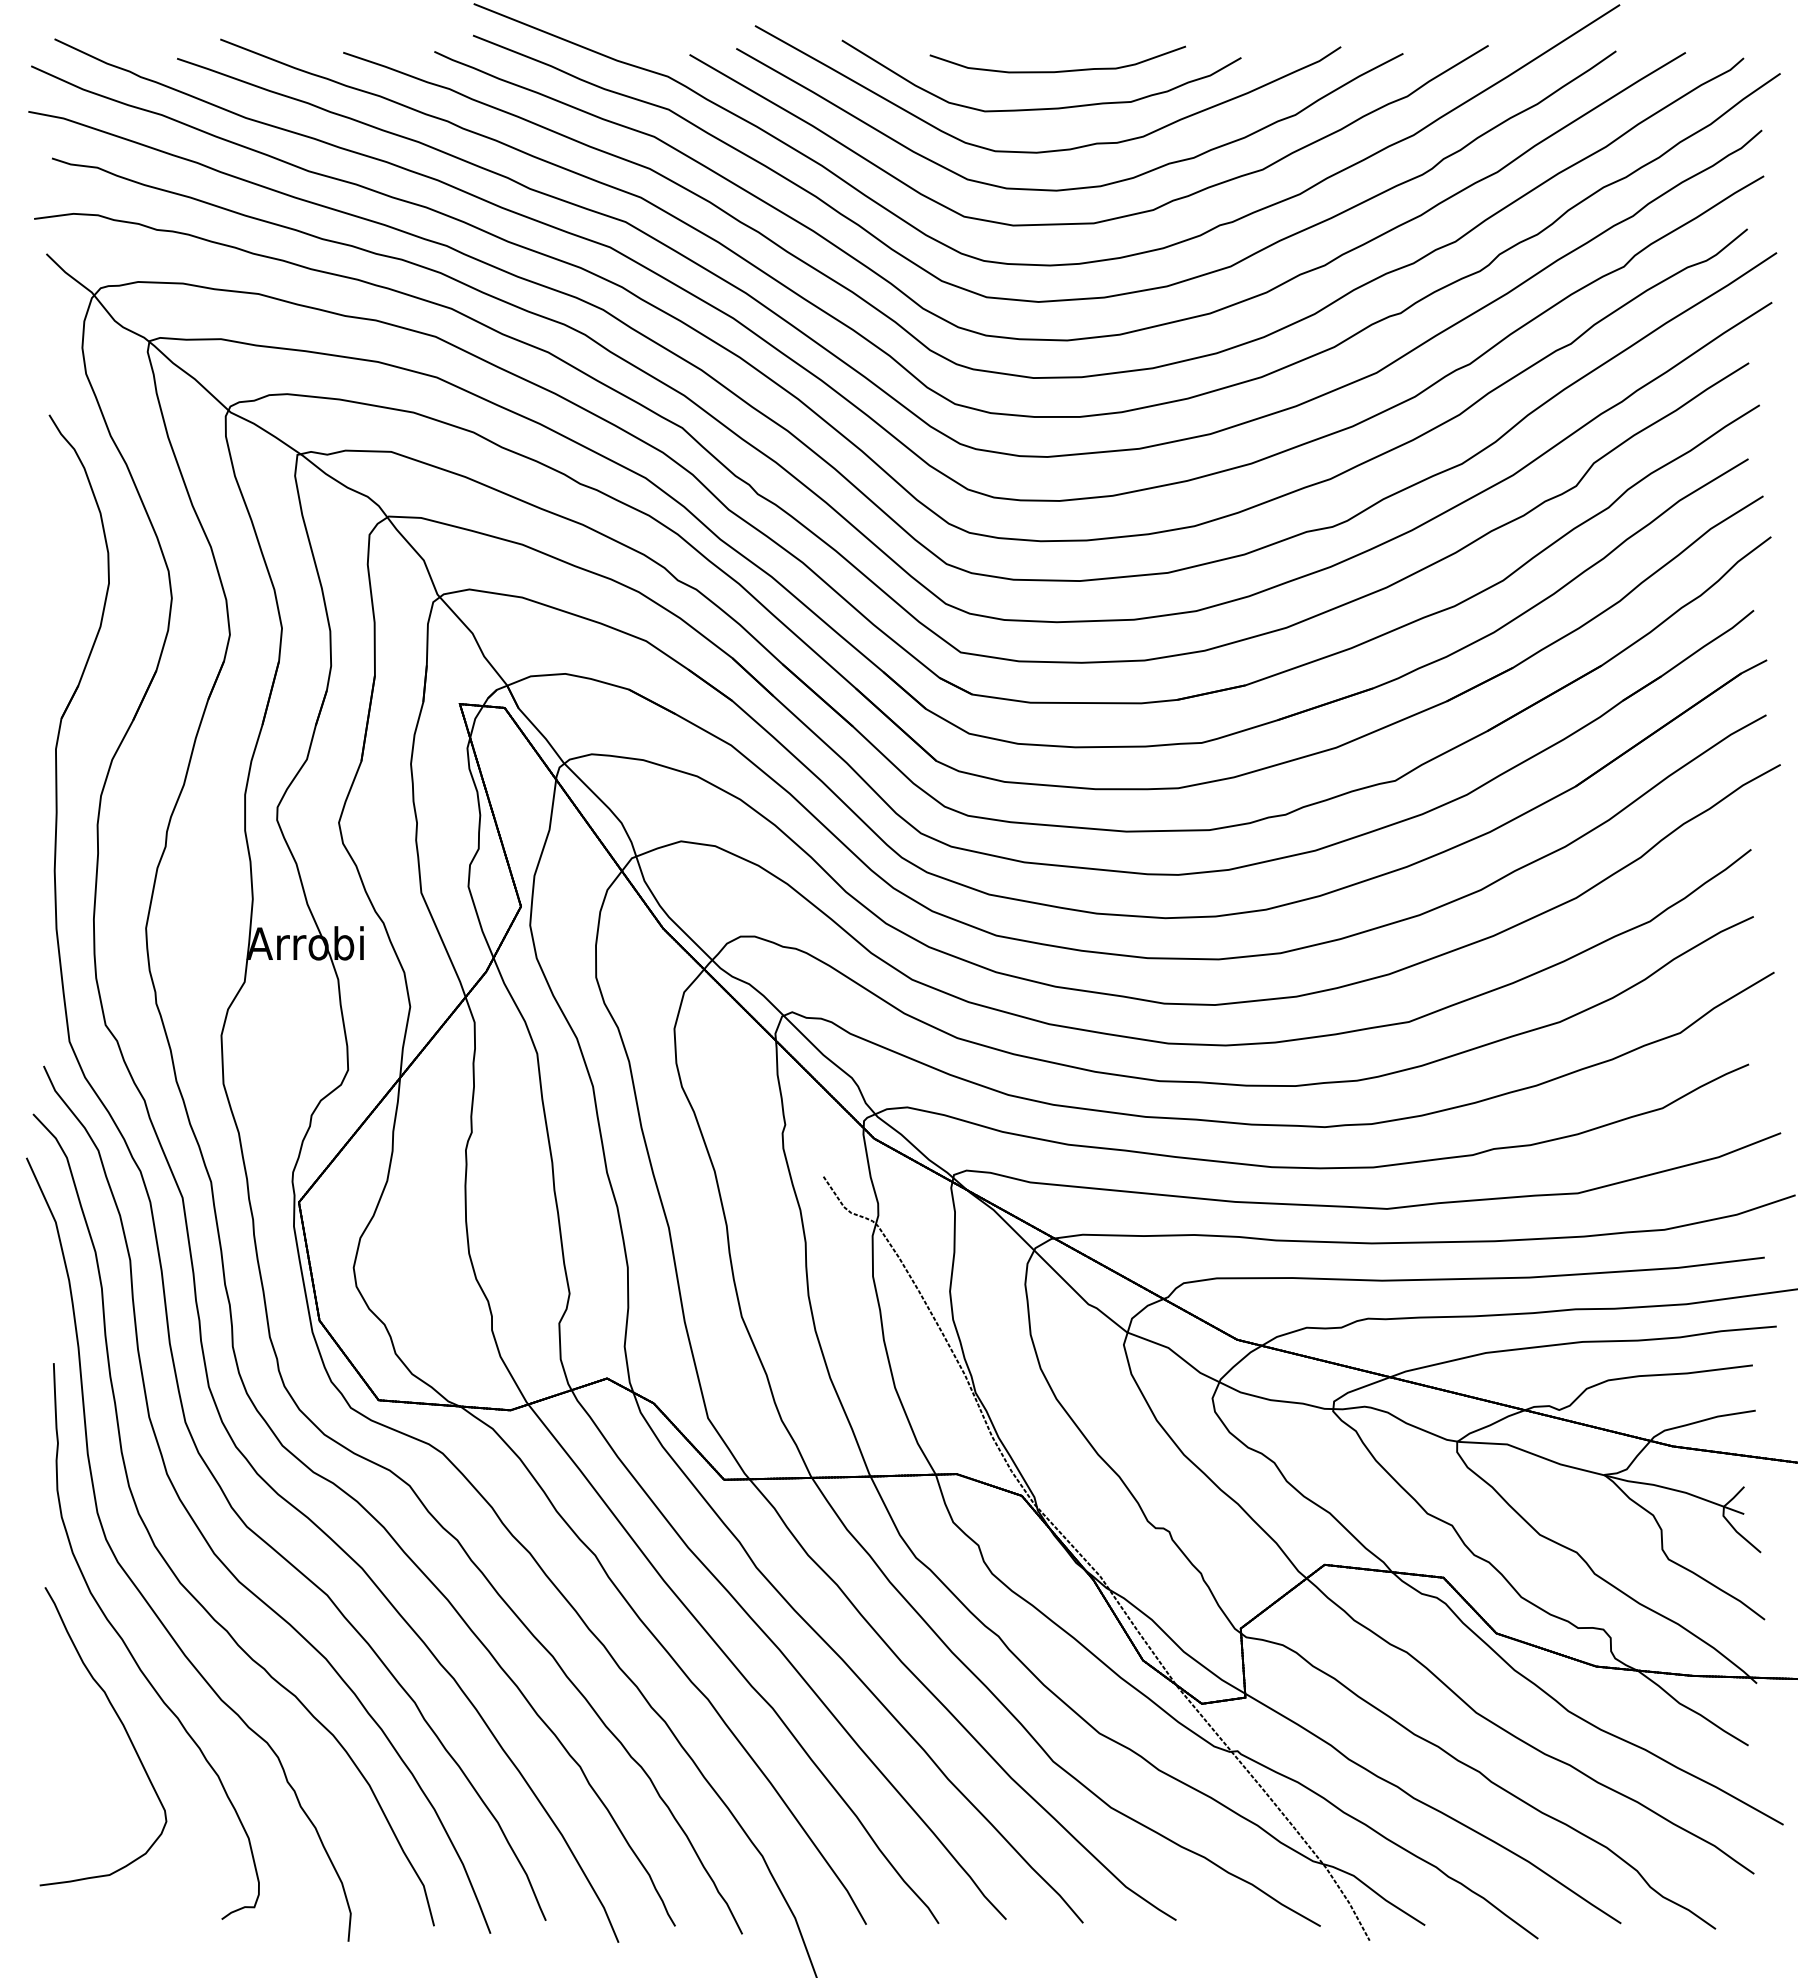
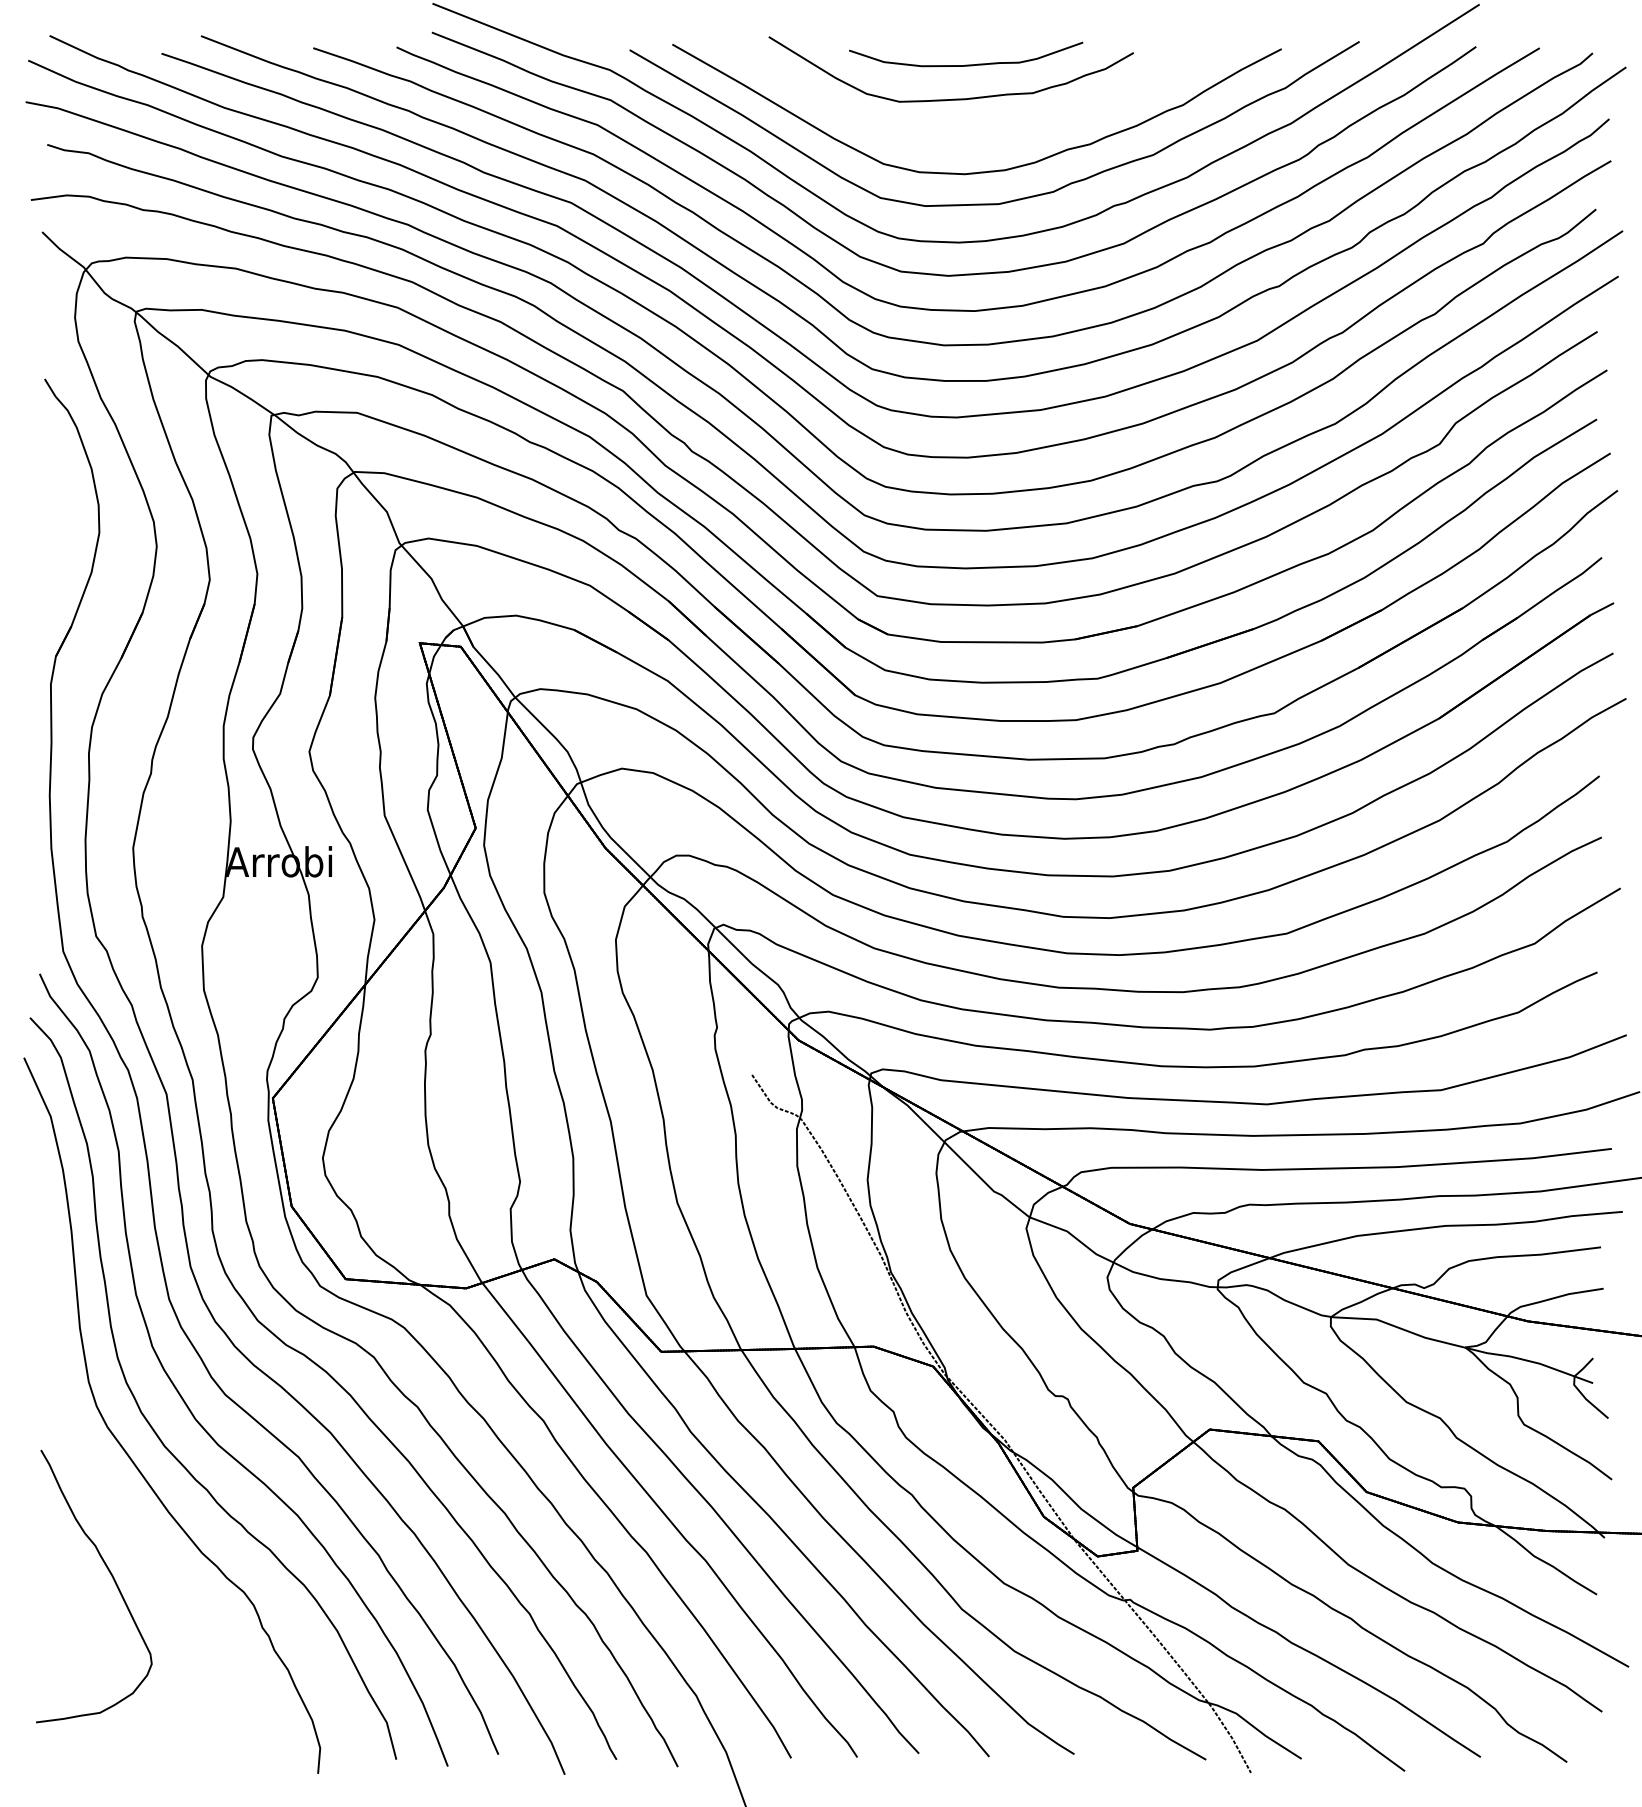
curve: (1056, 149) -> (964, 136), removed
part: (134, 1657) -> (122, 1514), removed

